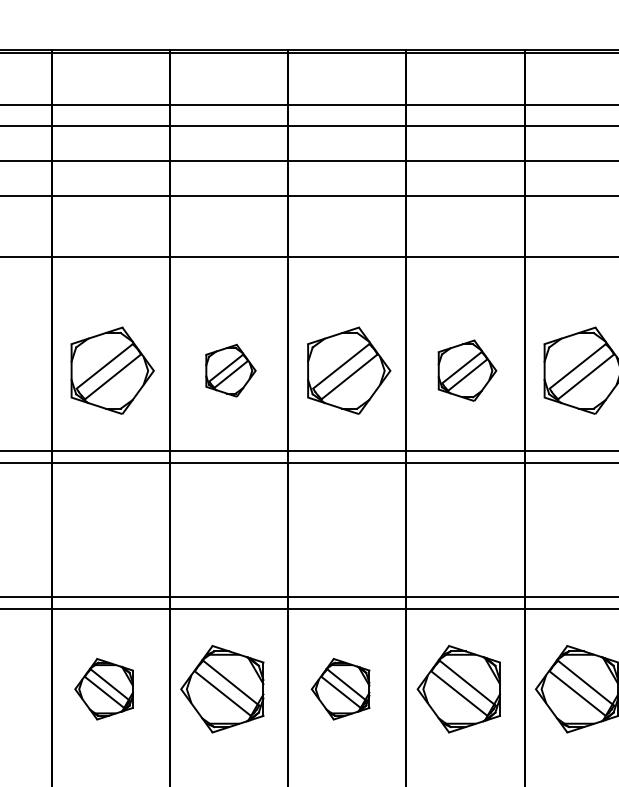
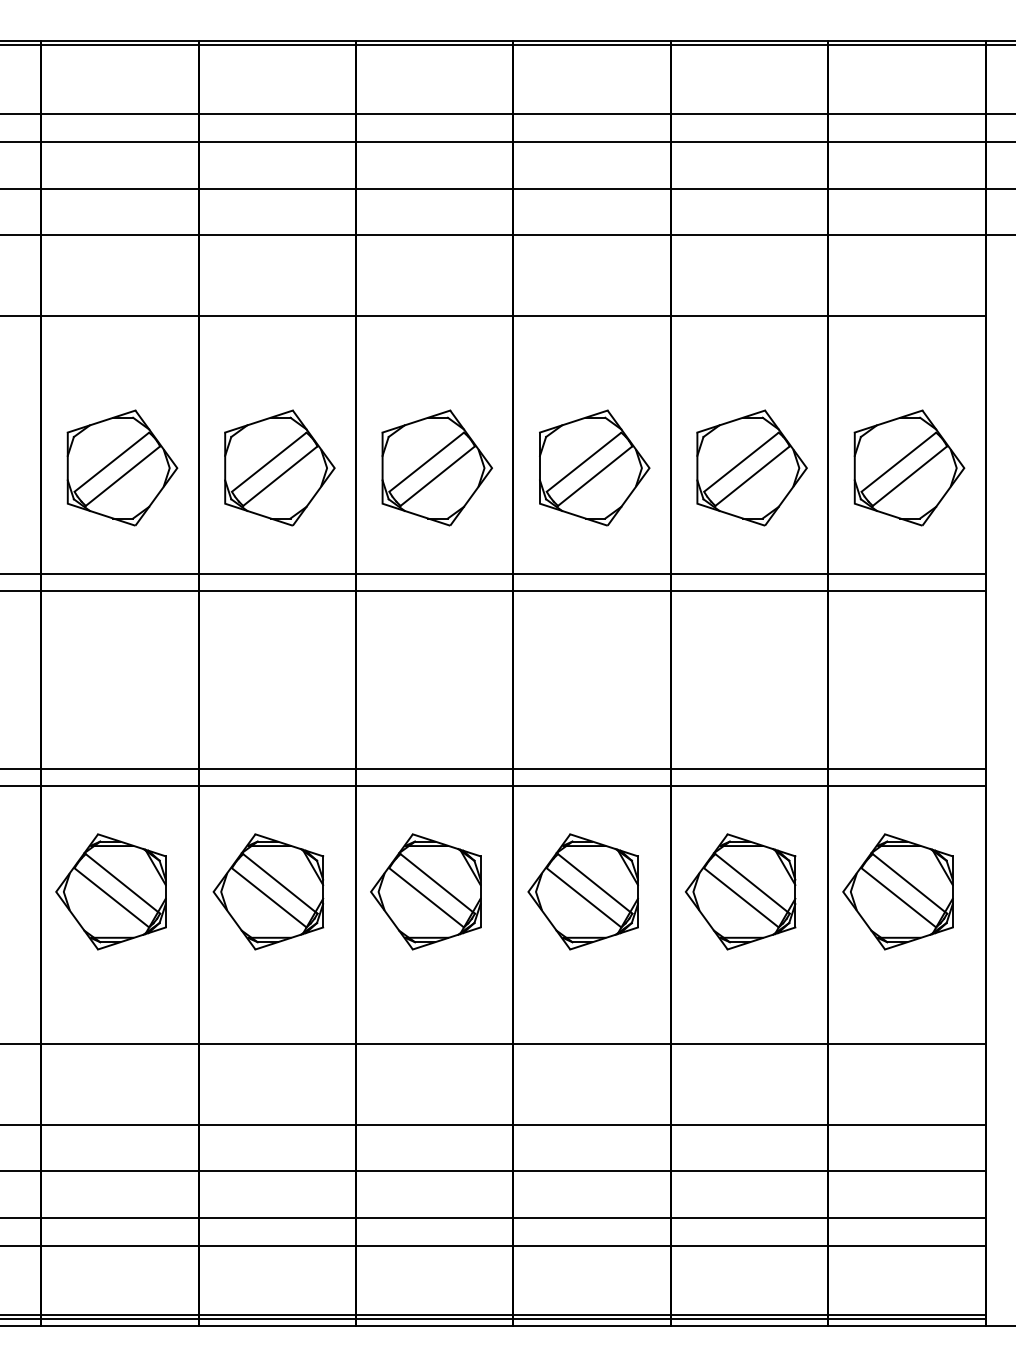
part: (230, 370) -> (279, 467), size x1.67
part: (467, 370) -> (594, 467), size x1.43
part: (103, 688) -> (110, 891), size x1.43
part: (340, 688) -> (425, 891), size x1.43

